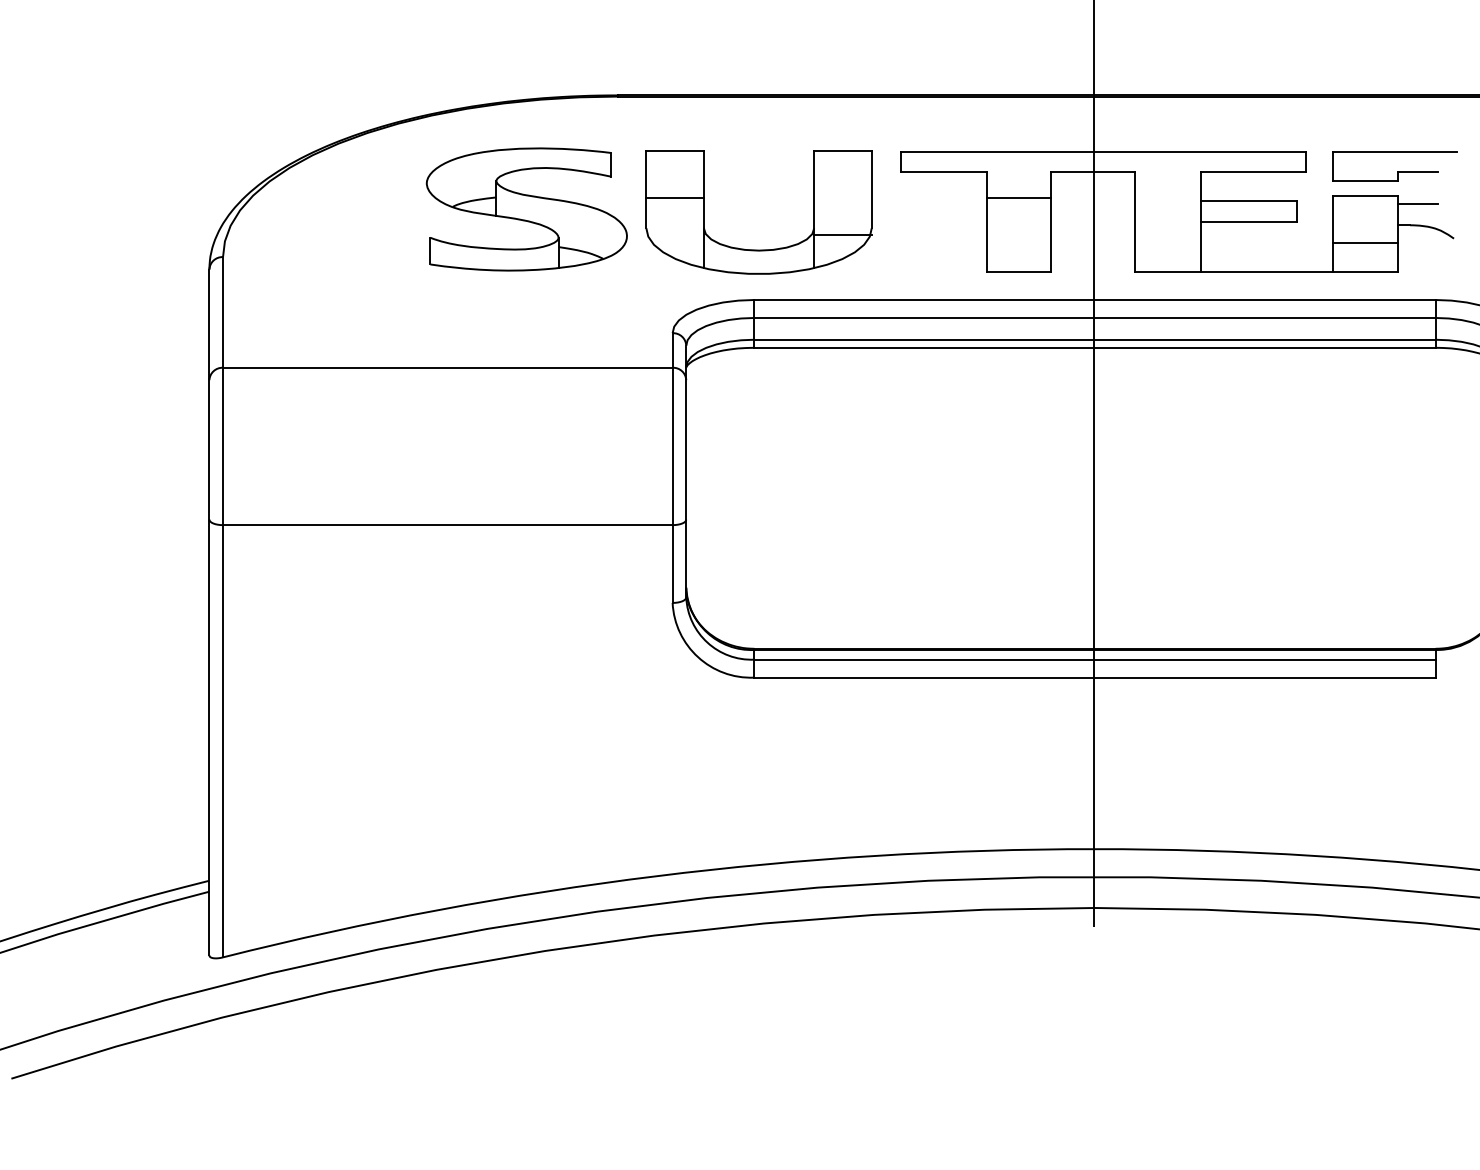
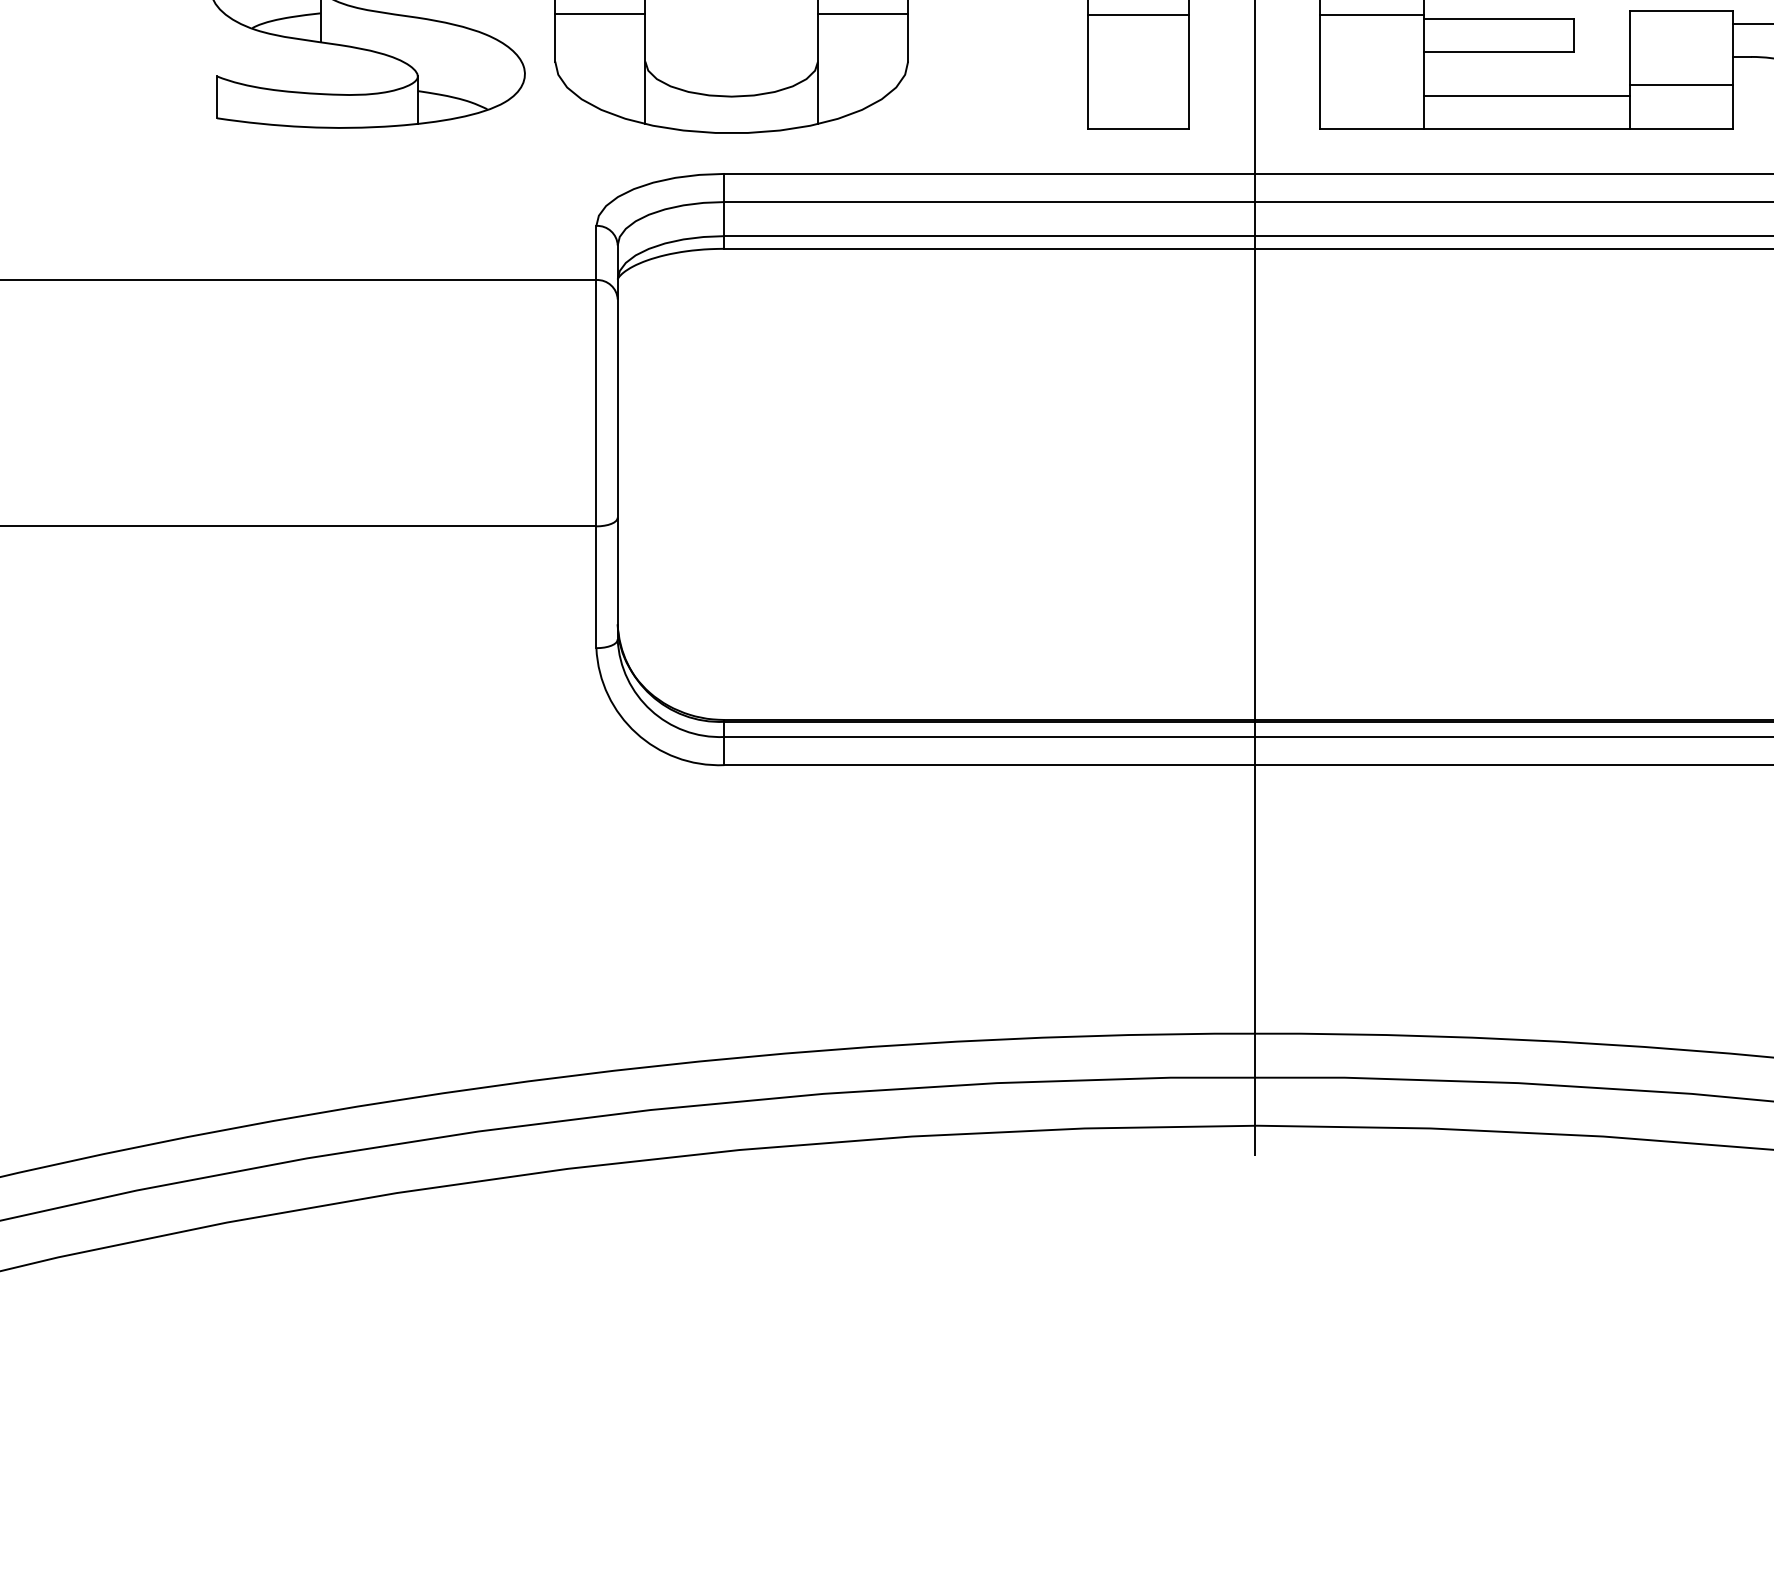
line: (1168, 198) -> (1372, 15), added
line: (842, 234) -> (862, 13), moved
line: (1266, 250) -> (1526, 96), added

